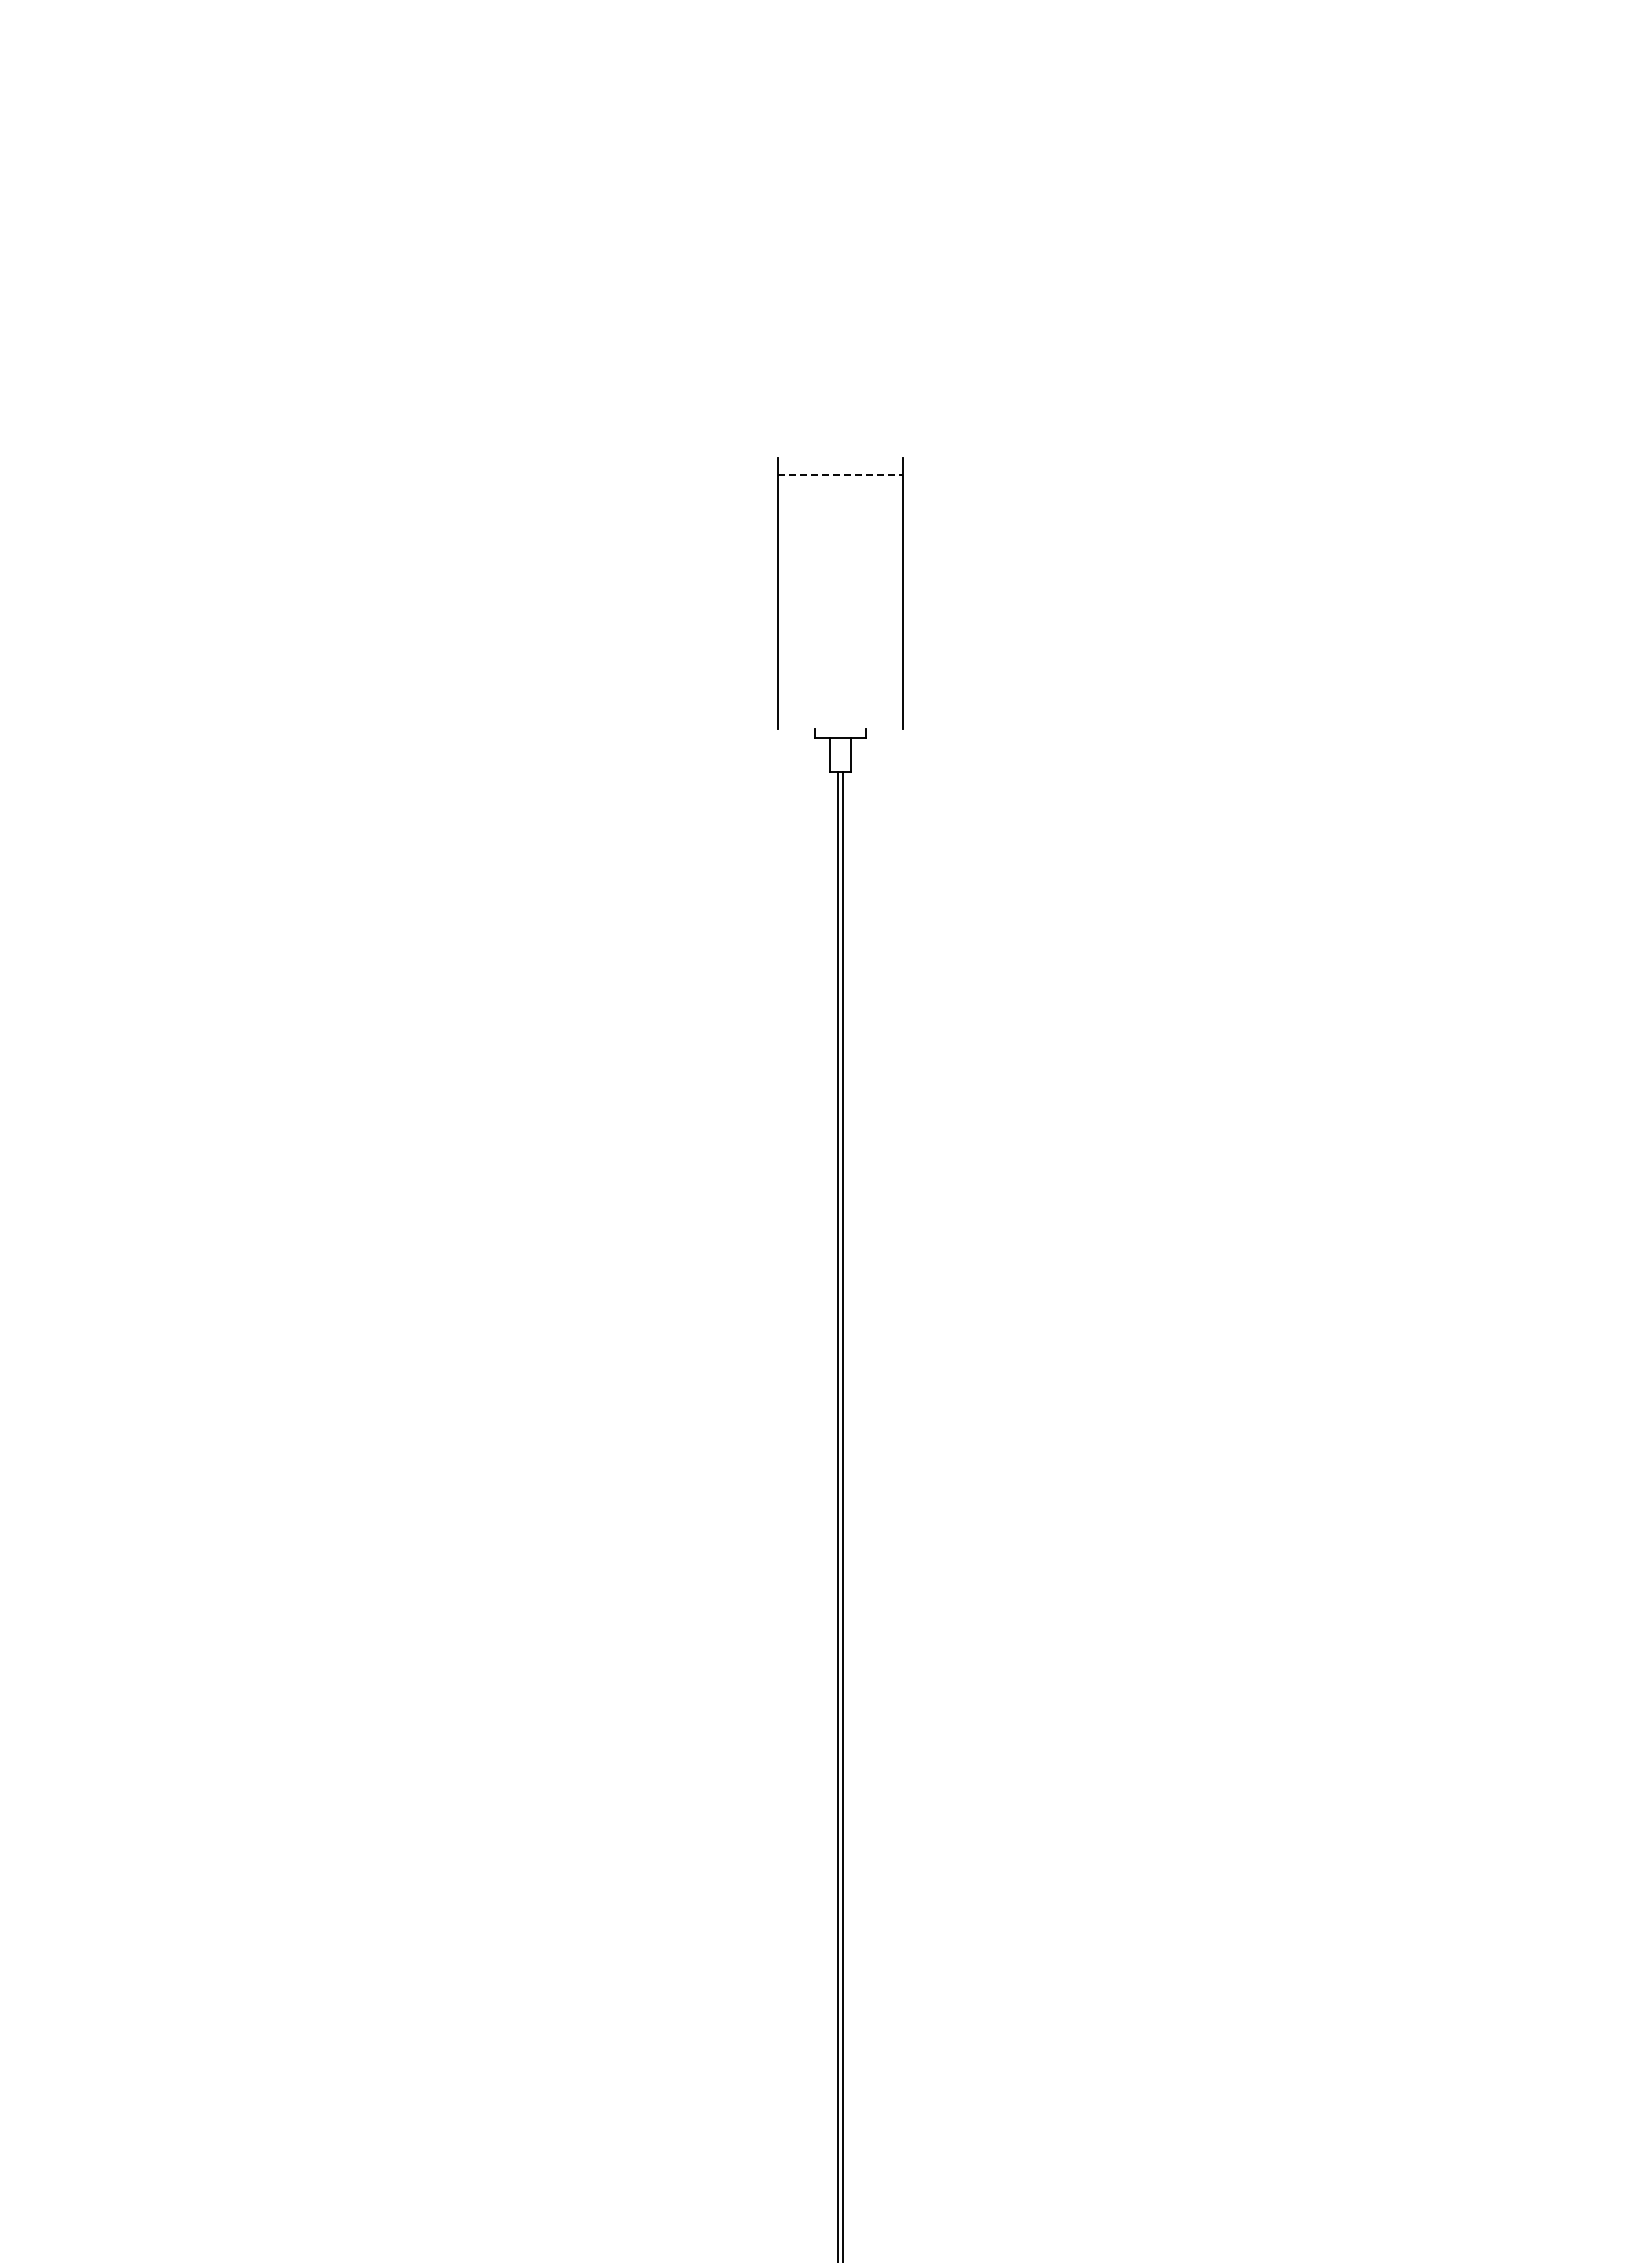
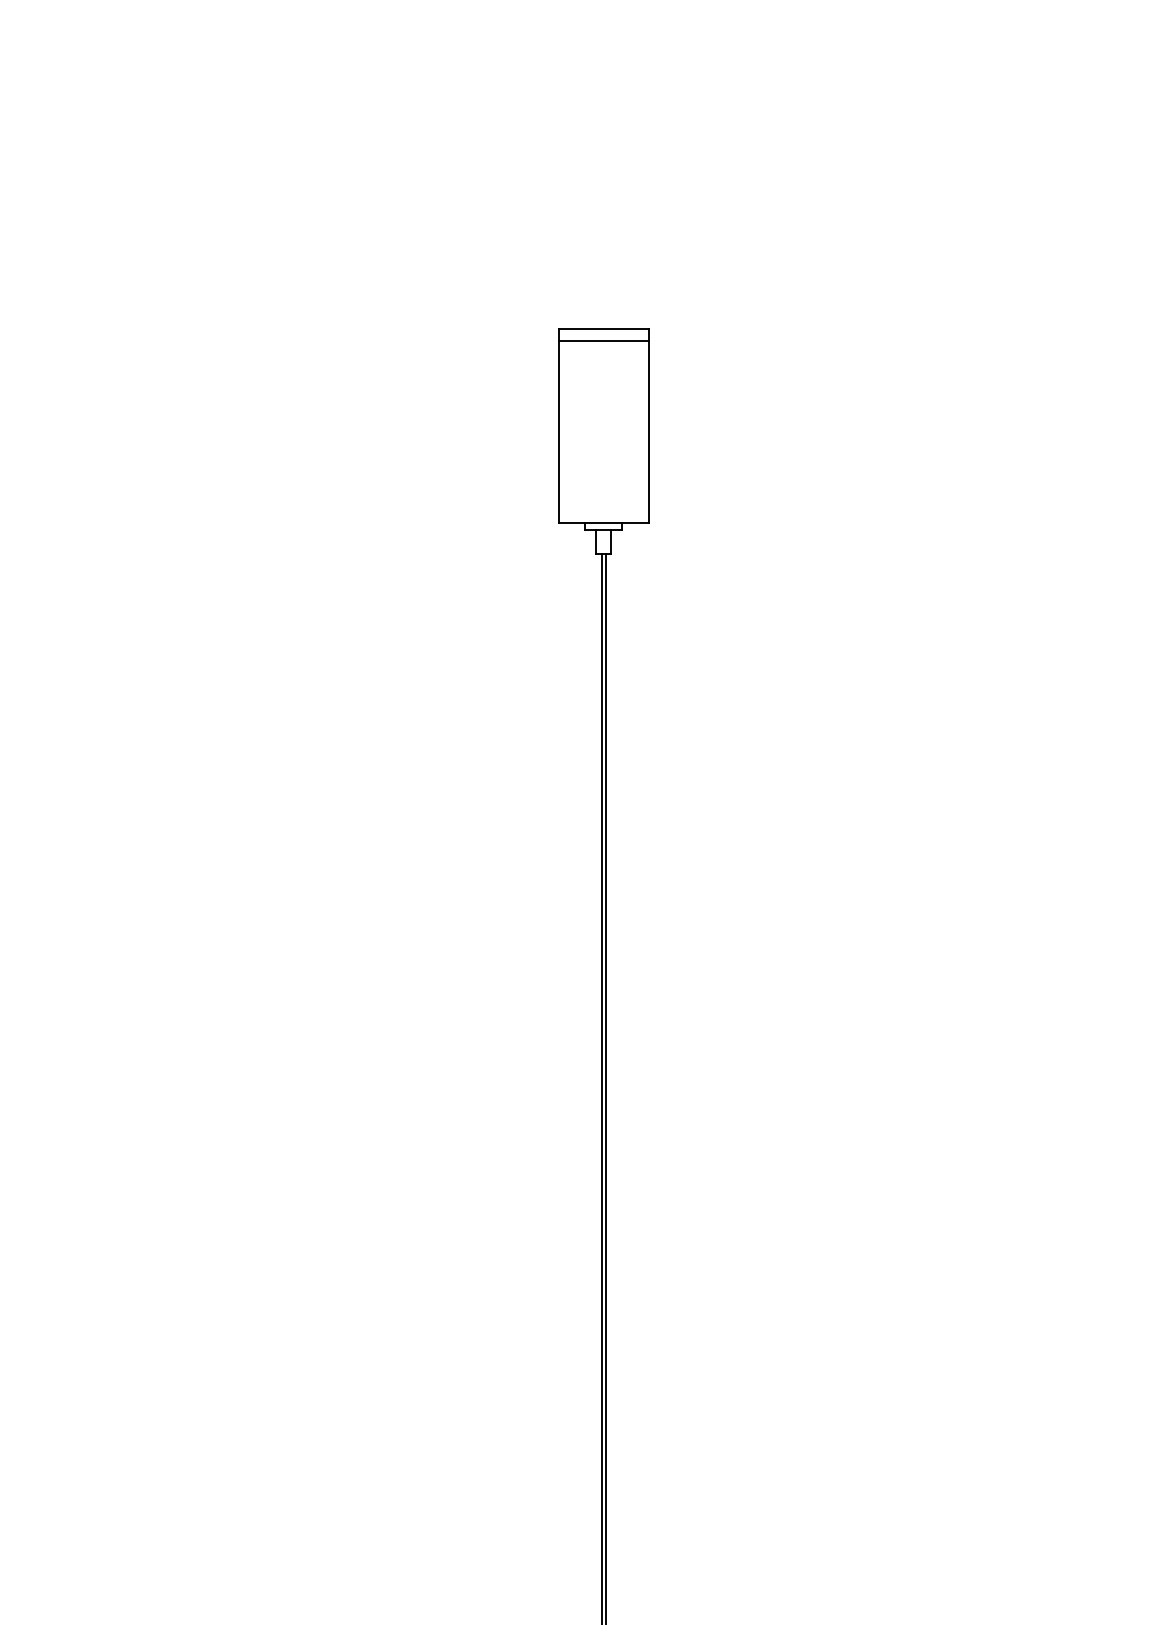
line: (840, 458) -> (603, 329), added
line: (840, 474) -> (603, 340), dashed -> solid
line: (840, 728) -> (603, 523), added

